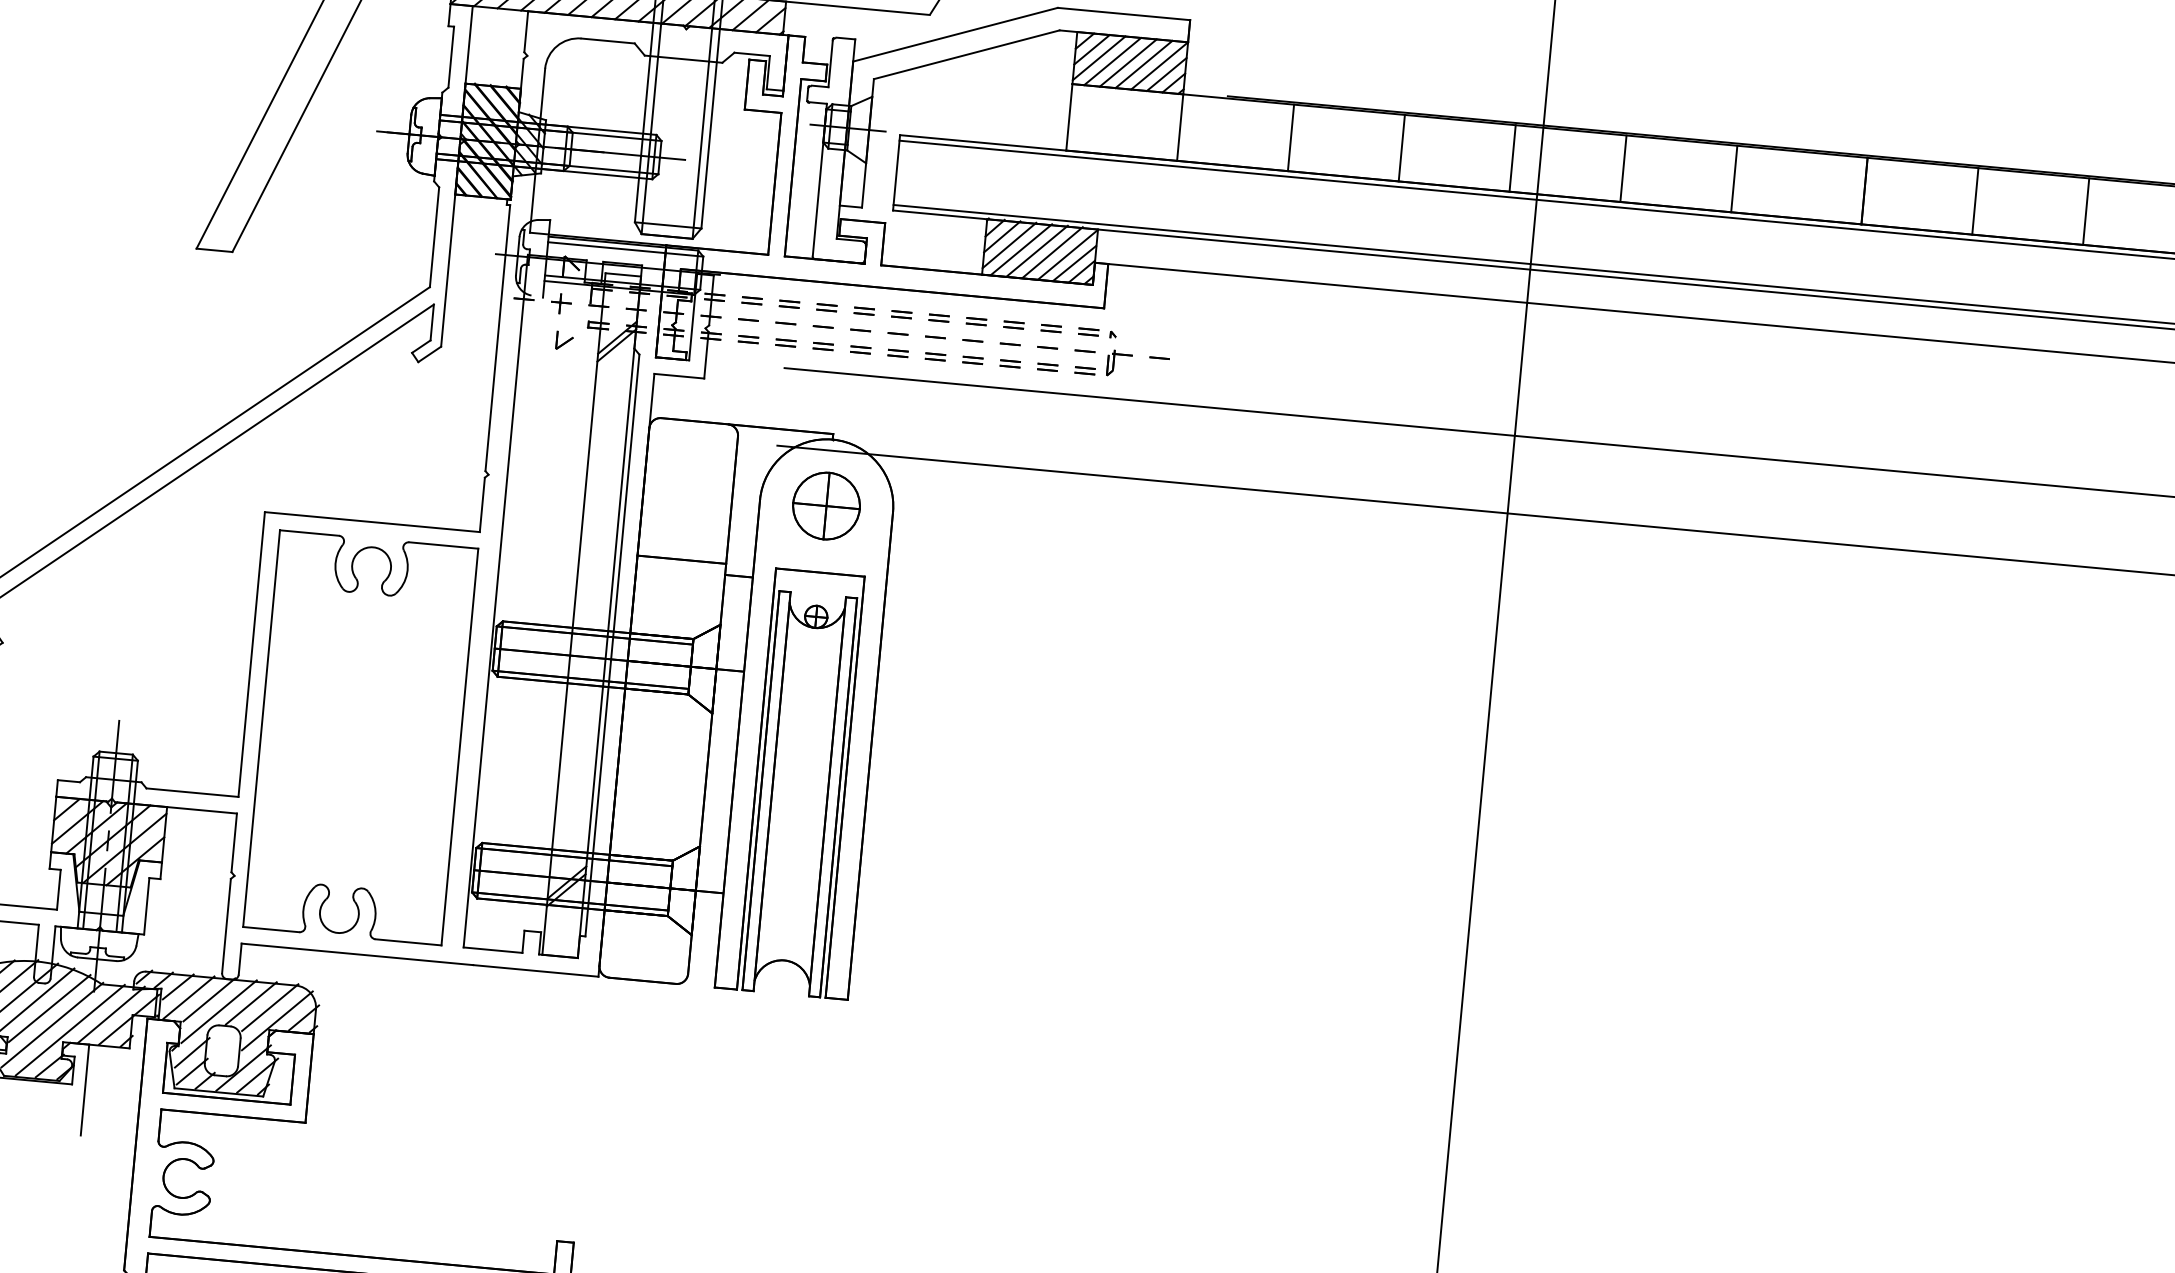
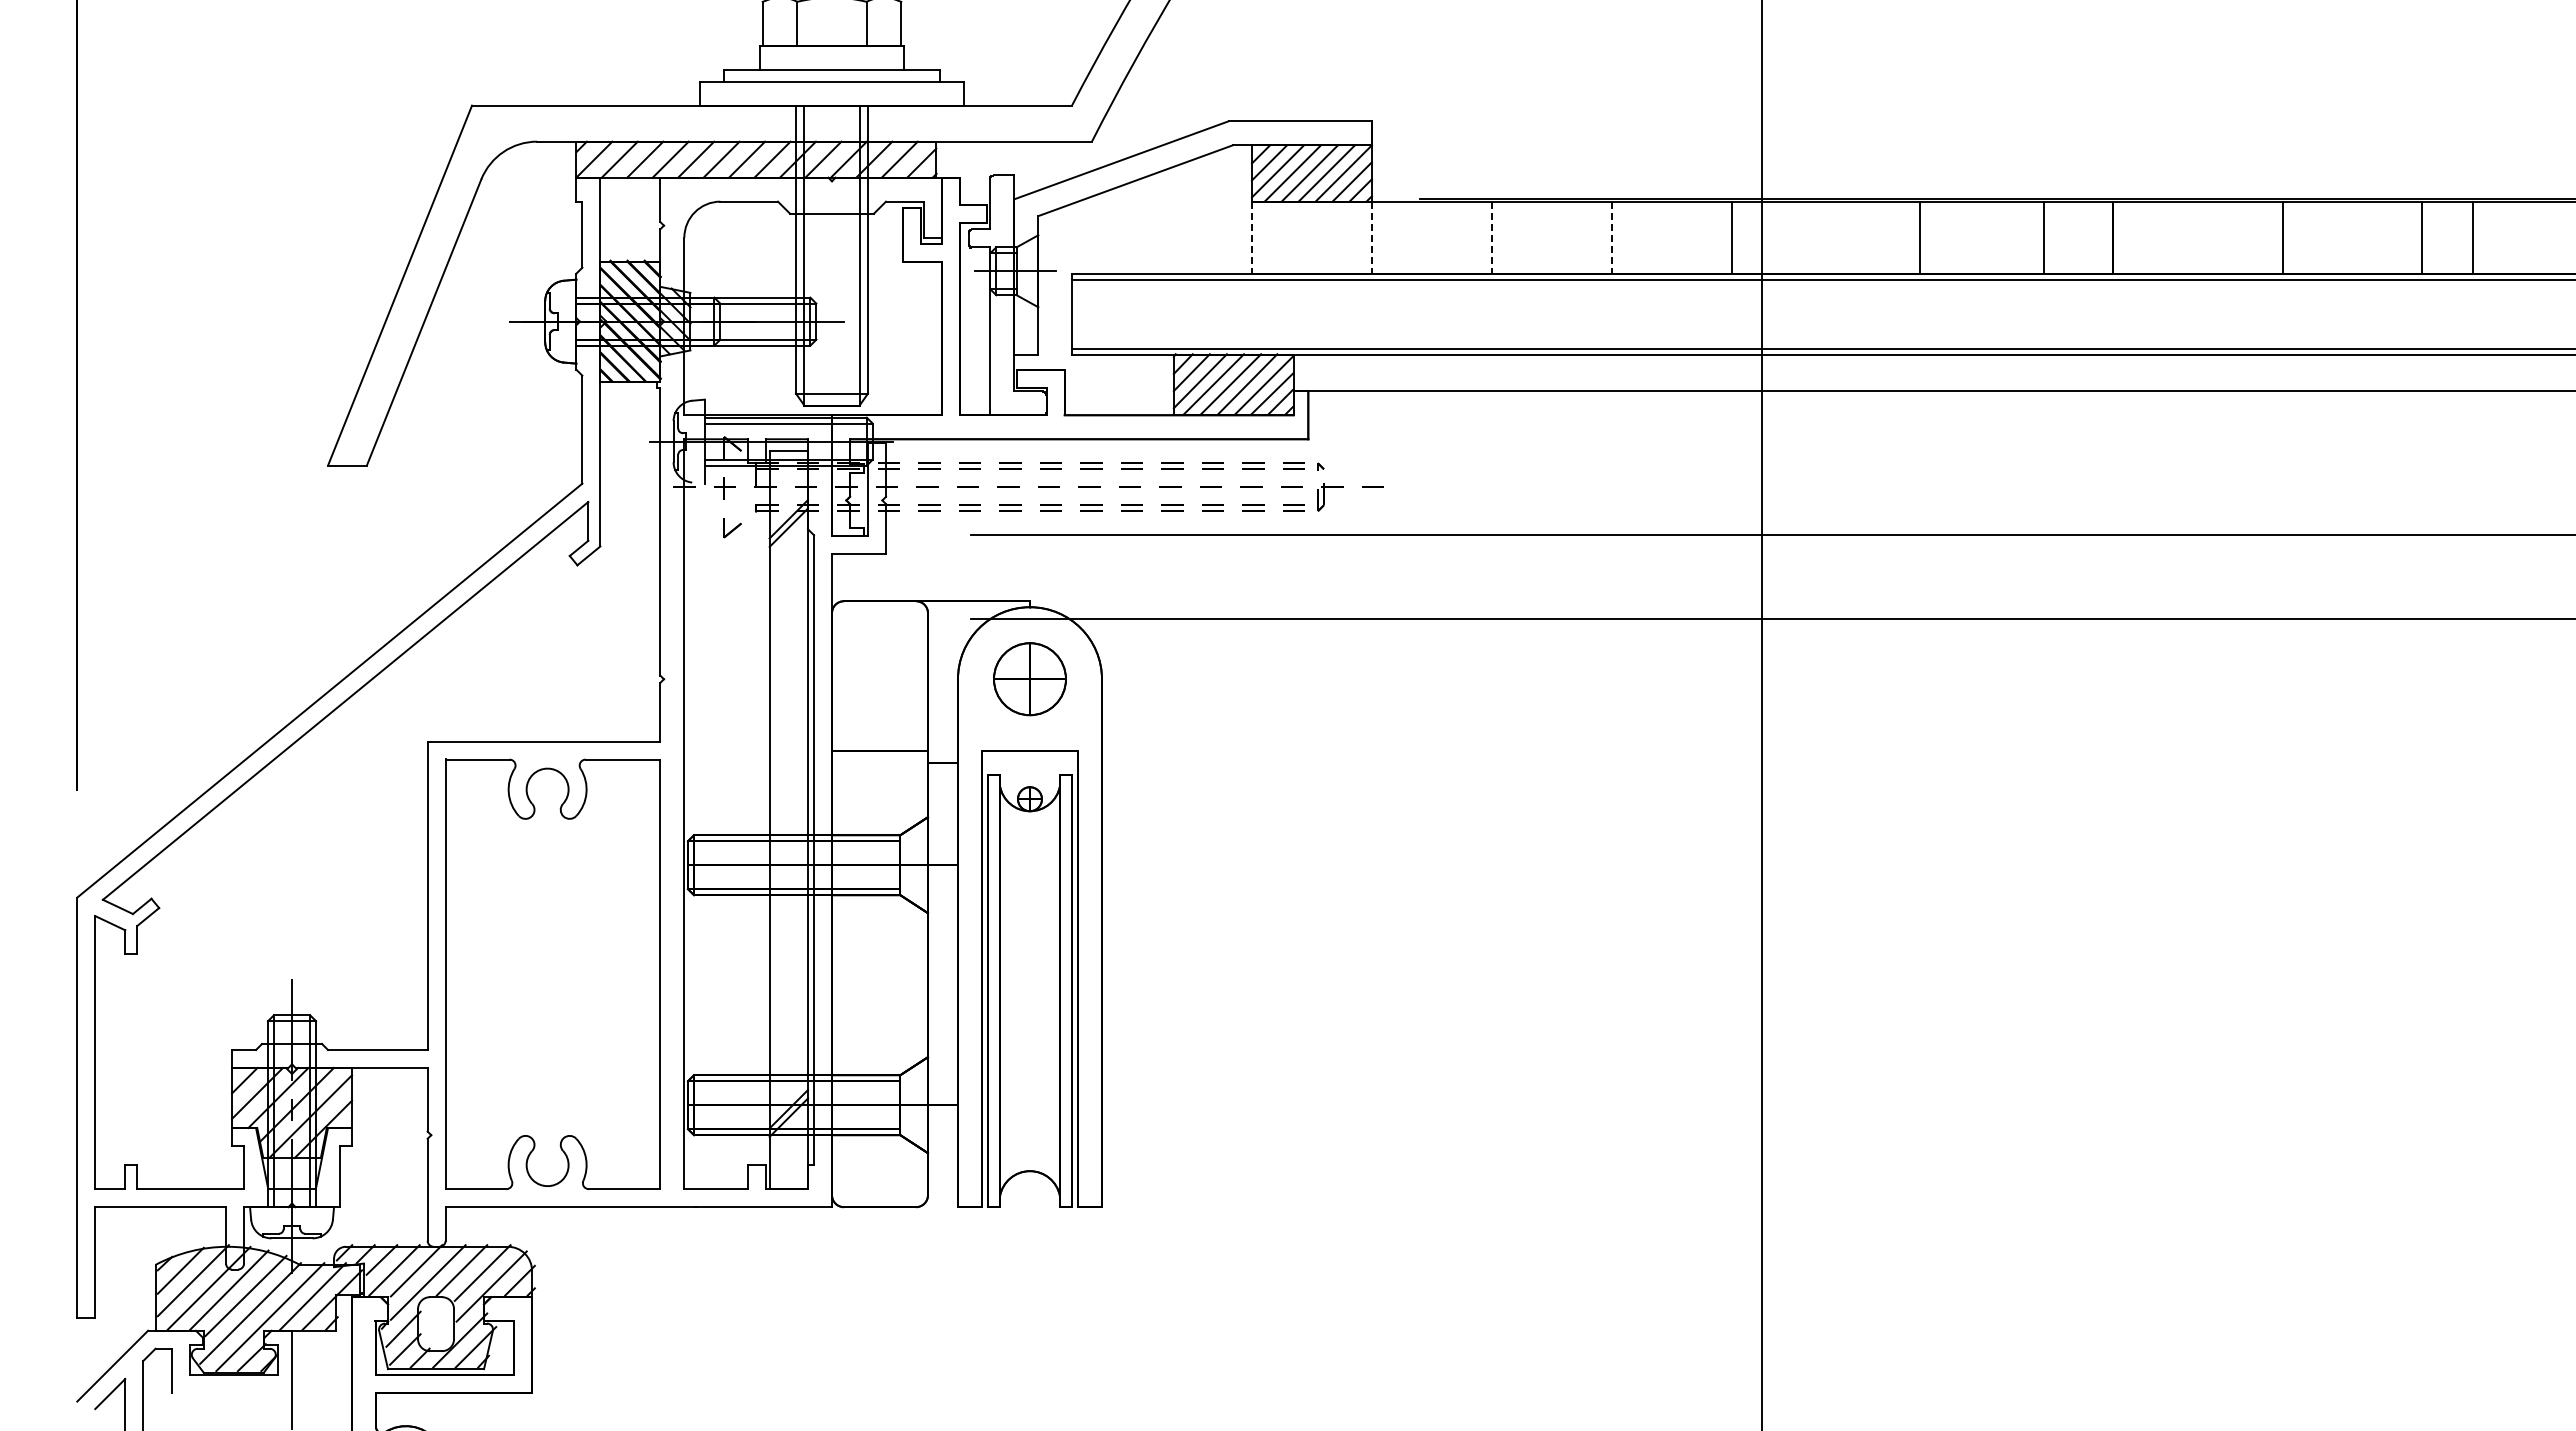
line: (1068, 117) -> (1251, 237), solid -> dashed
line: (1179, 127) -> (1371, 237), solid -> dashed
line: (1290, 137) -> (1491, 237), solid -> dashed
line: (1401, 147) -> (1611, 237), solid -> dashed
line: (1623, 168) -> (1919, 237), moved
line: (1733, 178) -> (2043, 237), moved
line: (1974, 201) -> (2282, 237), moved
line: (2085, 211) -> (2421, 237), moved

